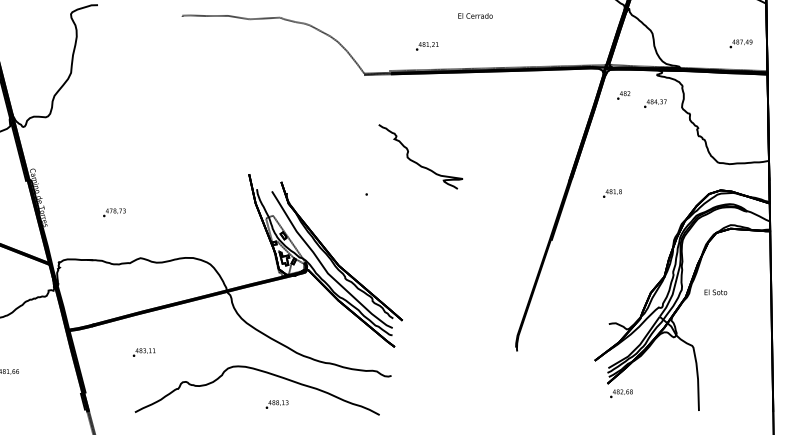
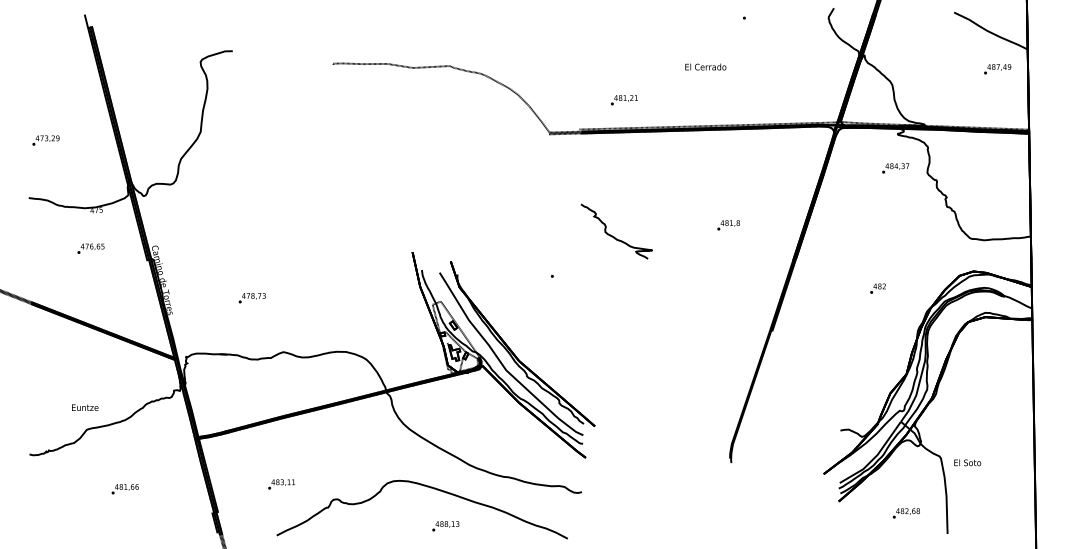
text: (475, 15) -> (705, 66), moved
text: (740, 44) -> (997, 69), moved
text: (623, 95) -> (877, 288), moved
part: (420, 156) -> (616, 231), size x0.71
text: (612, 193) -> (728, 225), moved
text: (715, 292) -> (967, 462), moved
text: (144, 352) -> (281, 484), moved
text: (620, 393) -> (905, 513), moved

